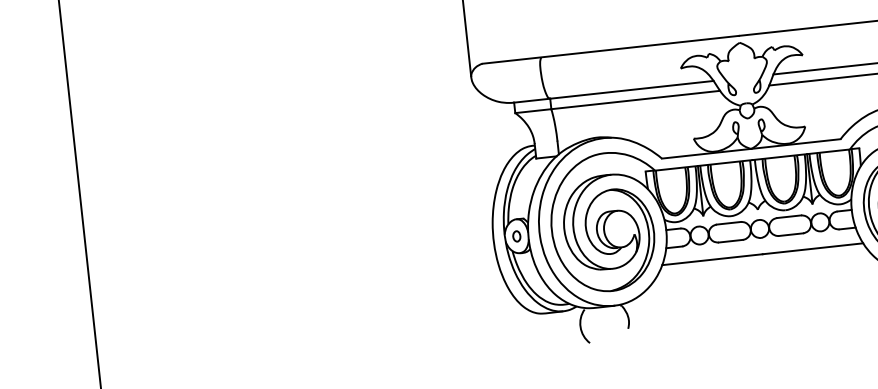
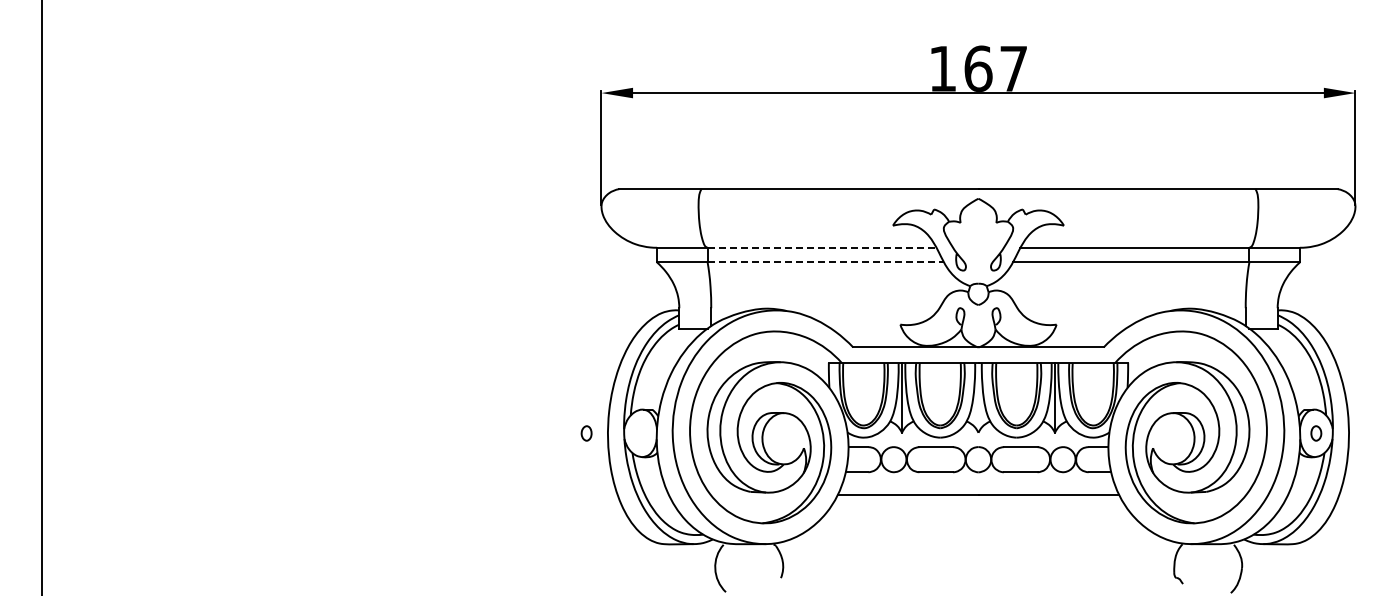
line: (632, 89) -> (822, 247), solid -> dashed
line: (636, 100) -> (826, 262), solid -> dashed
part: (516, 236) -> (586, 433), moved

